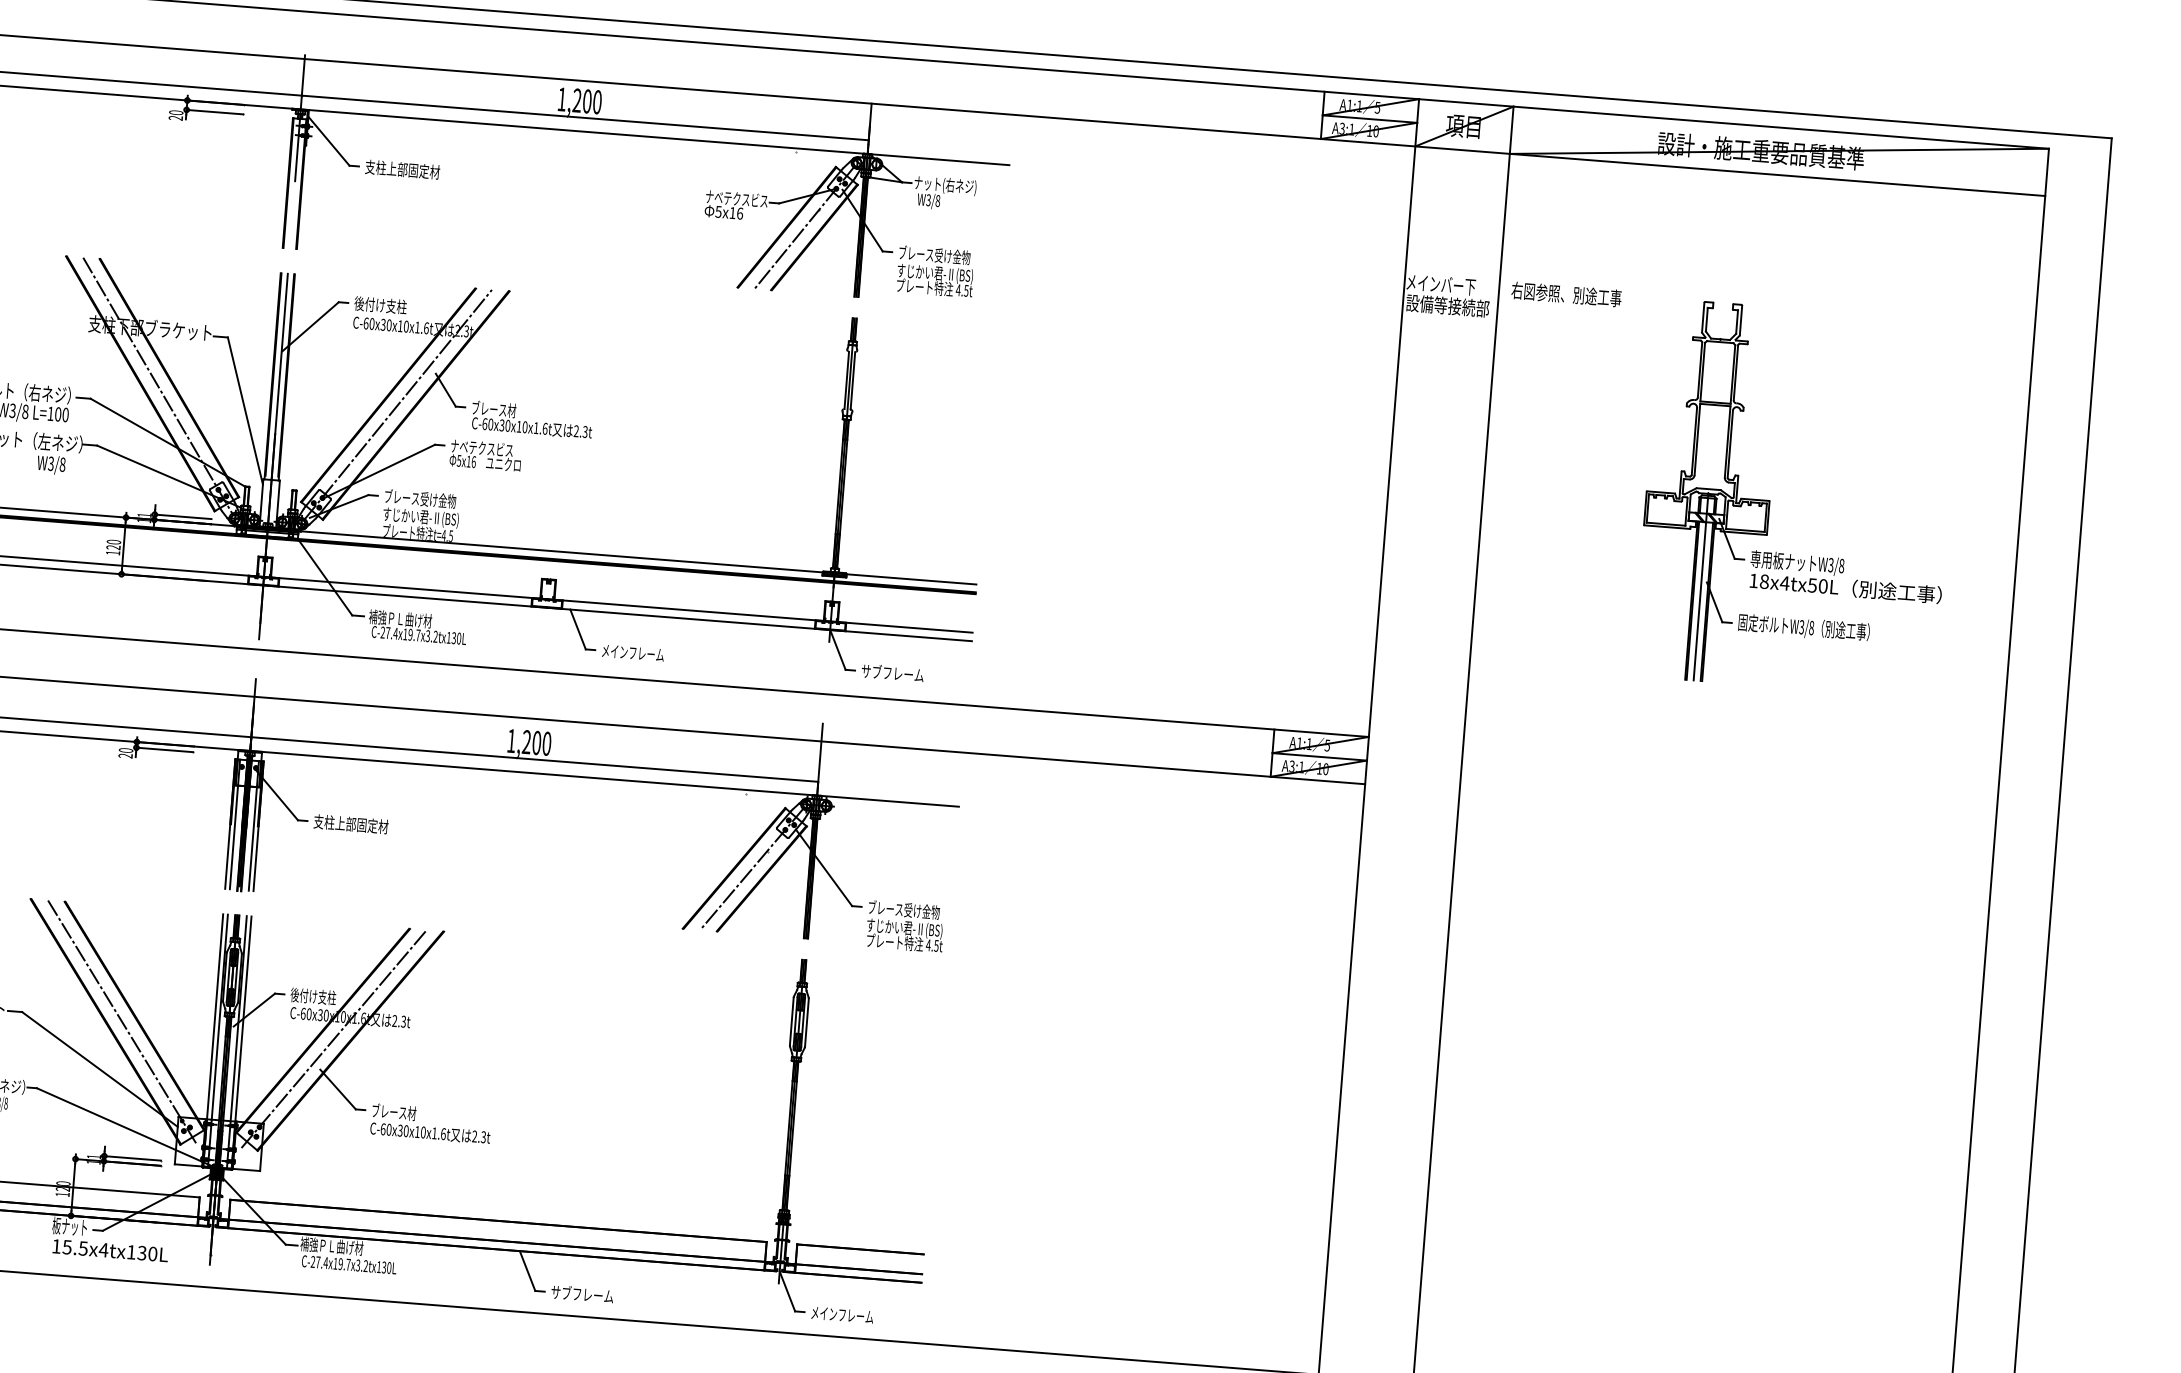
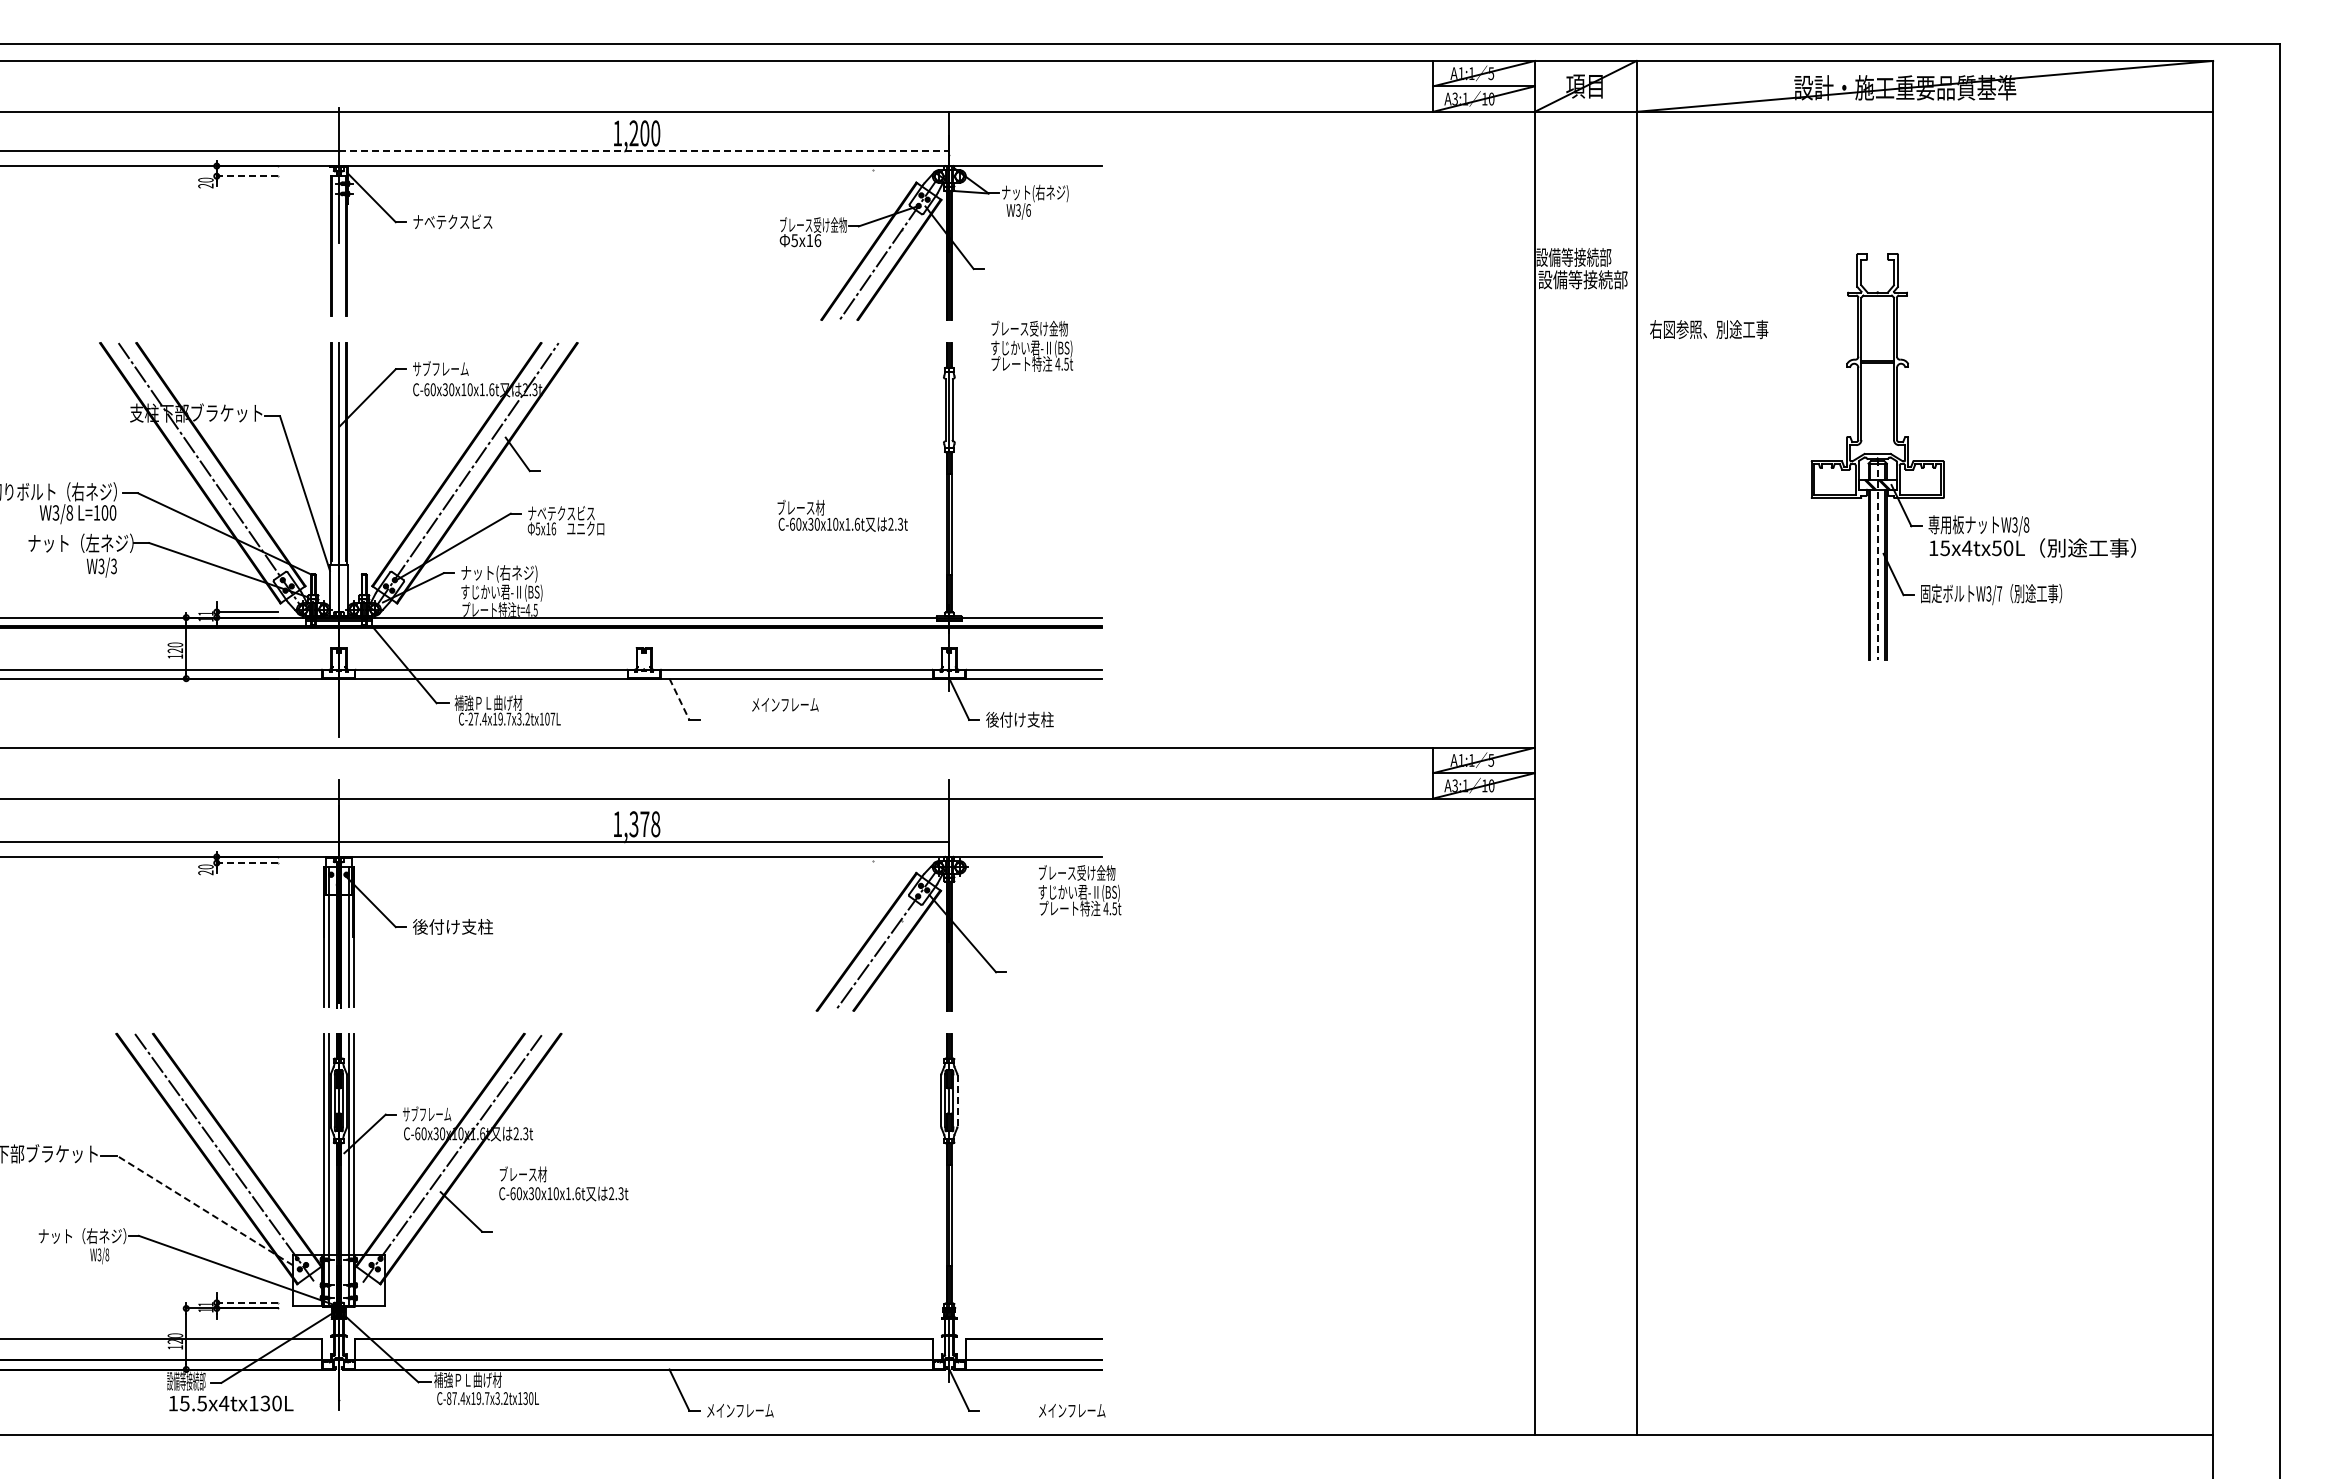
line: (215, 112) -> (247, 176), solid -> dashed
line: (585, 118) -> (644, 151), solid -> dashed
text: (403, 169) -> (453, 221), 支柱上部固定材 -> ナベテクスビス
text: (737, 198) -> (813, 224), ナベテクスビス -> ブレース受け金物
text: (937, 201) -> (1028, 210), W3/8 -> W3/6
text: (936, 271) -> (1032, 345), moved
text: (1440, 284) -> (1573, 257), メインバー下 -> 設備等接続部
text: (1566, 294) -> (1709, 329), moved
text: (380, 304) -> (440, 368), 後付け支柱 -> サブフレーム
text: (532, 419) -> (842, 515), moved
text: (63, 463) -> (114, 565), W3/8 -> W3/3
text: (420, 499) -> (499, 573), ブレース受け金物 -> ナット(右ネジ)
text: (1764, 581) -> (1945, 547), 18x4tx50L -> 15x4tx50L
line: (1700, 587) -> (1877, 559), solid -> dashed
text: (1811, 627) -> (1999, 593), W3/8 -> W3/7
line: (578, 629) -> (679, 699), solid -> dashed
text: (456, 637) -> (550, 718), C-27.4x19.7x3.2tx130L -> C-27.4x19.7x3.2tx107L
text: (633, 652) -> (785, 704), moved
text: (892, 673) -> (1019, 719), サブフレーム -> 後付け支柱
text: (536, 743) -> (644, 824), 1,200 -> 1,378
line: (164, 750) -> (247, 863), solid -> dashed
text: (350, 823) -> (452, 926), 支柱上部固定材 -> 後付け支柱
text: (905, 926) -> (1079, 890), moved
text: (312, 996) -> (426, 1114), 後付け支柱 -> サブフレーム
line: (806, 1023) -> (957, 1101), solid -> dashed
line: (99, 1069) -> (204, 1210), solid -> dashed
text: (430, 1123) -> (563, 1183), moved
line: (132, 1158) -> (247, 1302), solid -> dashed
text: (70, 1226) -> (186, 1380), 板ナット -> 設備等接続部
text: (312, 1261) -> (448, 1398), C-27.4x19.7x3.2tx130L -> C-87.4x19.7x3.2tx130L
text: (581, 1293) -> (739, 1409), サブフレーム -> メインフレーム
text: (842, 1314) -> (1072, 1410), moved

